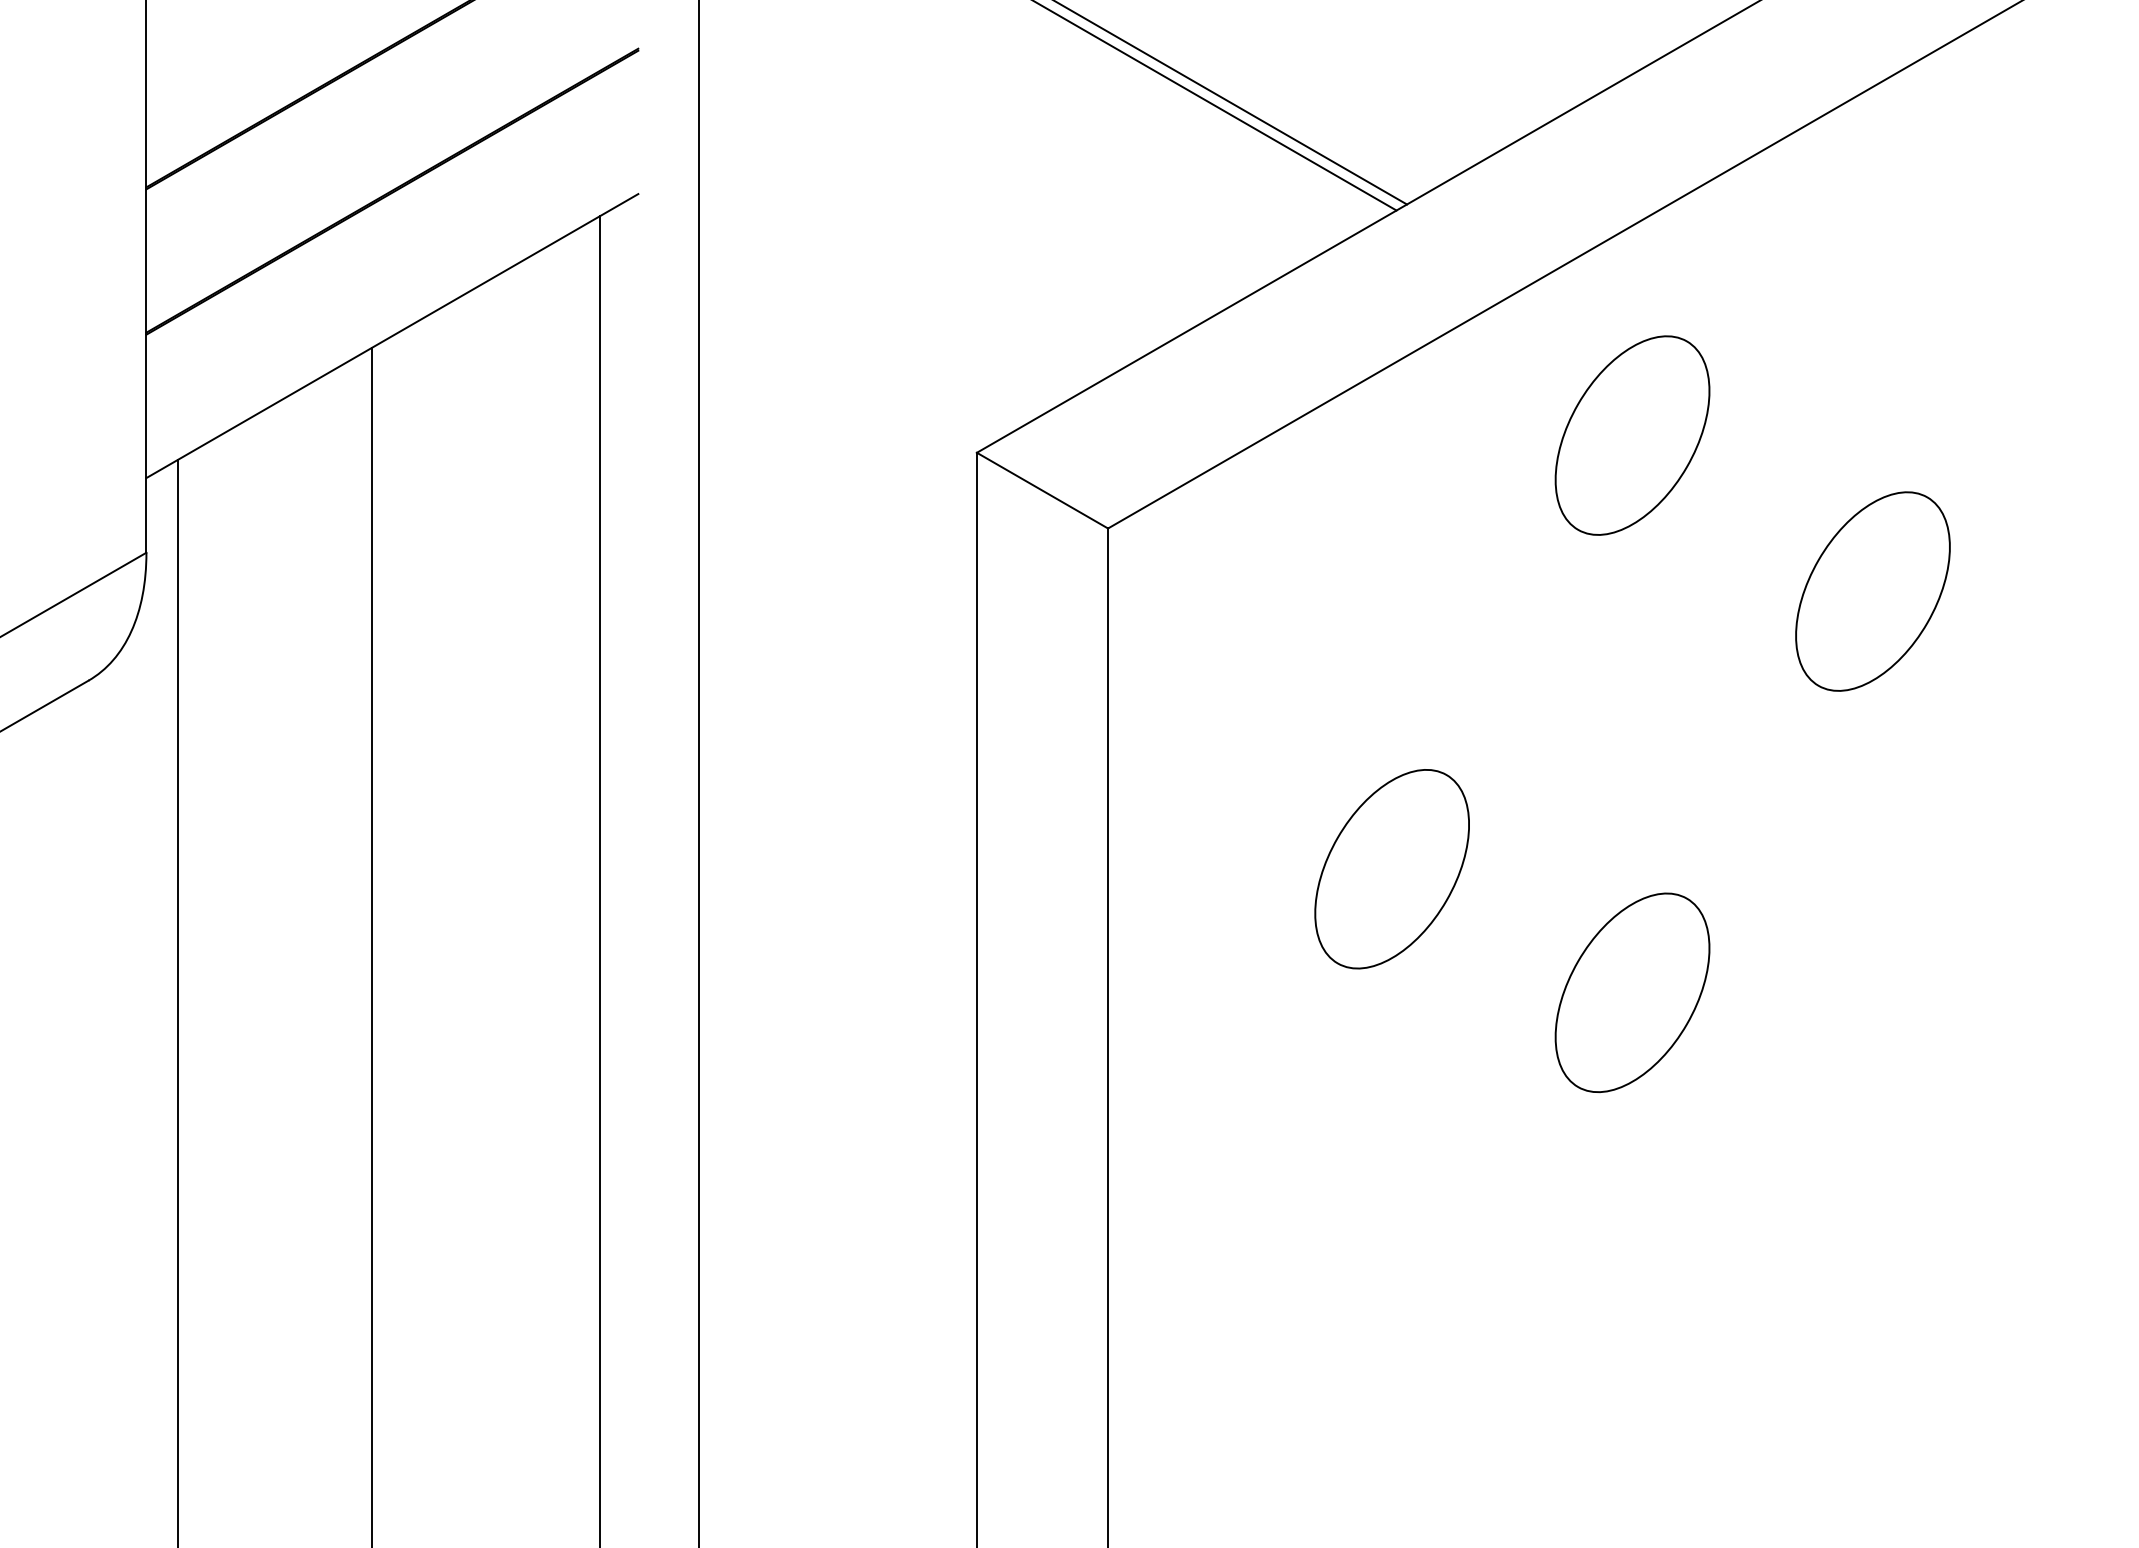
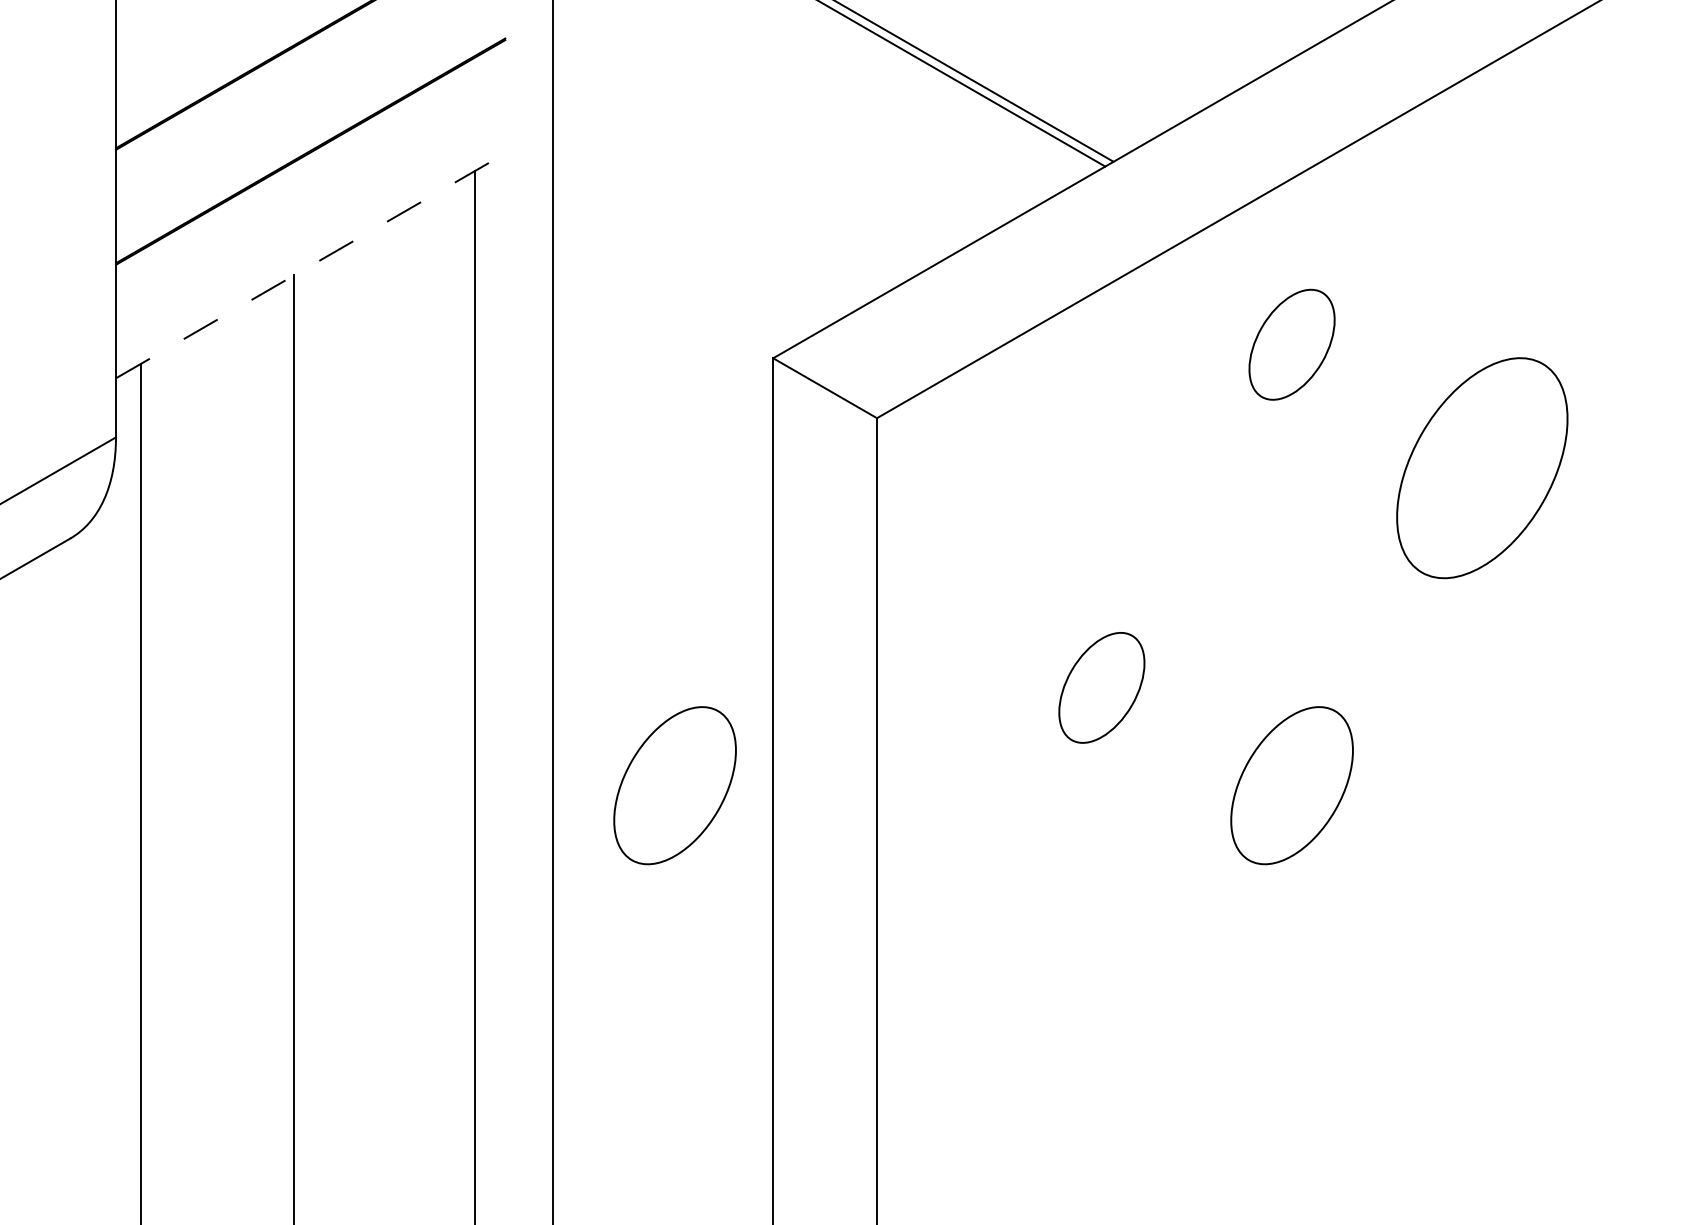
line: (392, 335) -> (310, 265), solid -> dashed
part: (1631, 435) -> (1291, 344), size x0.7
part: (1873, 590) -> (1482, 467), size x1.4
part: (1391, 868) -> (1101, 687), size x0.7
part: (852, 992) -> (674, 785), added

